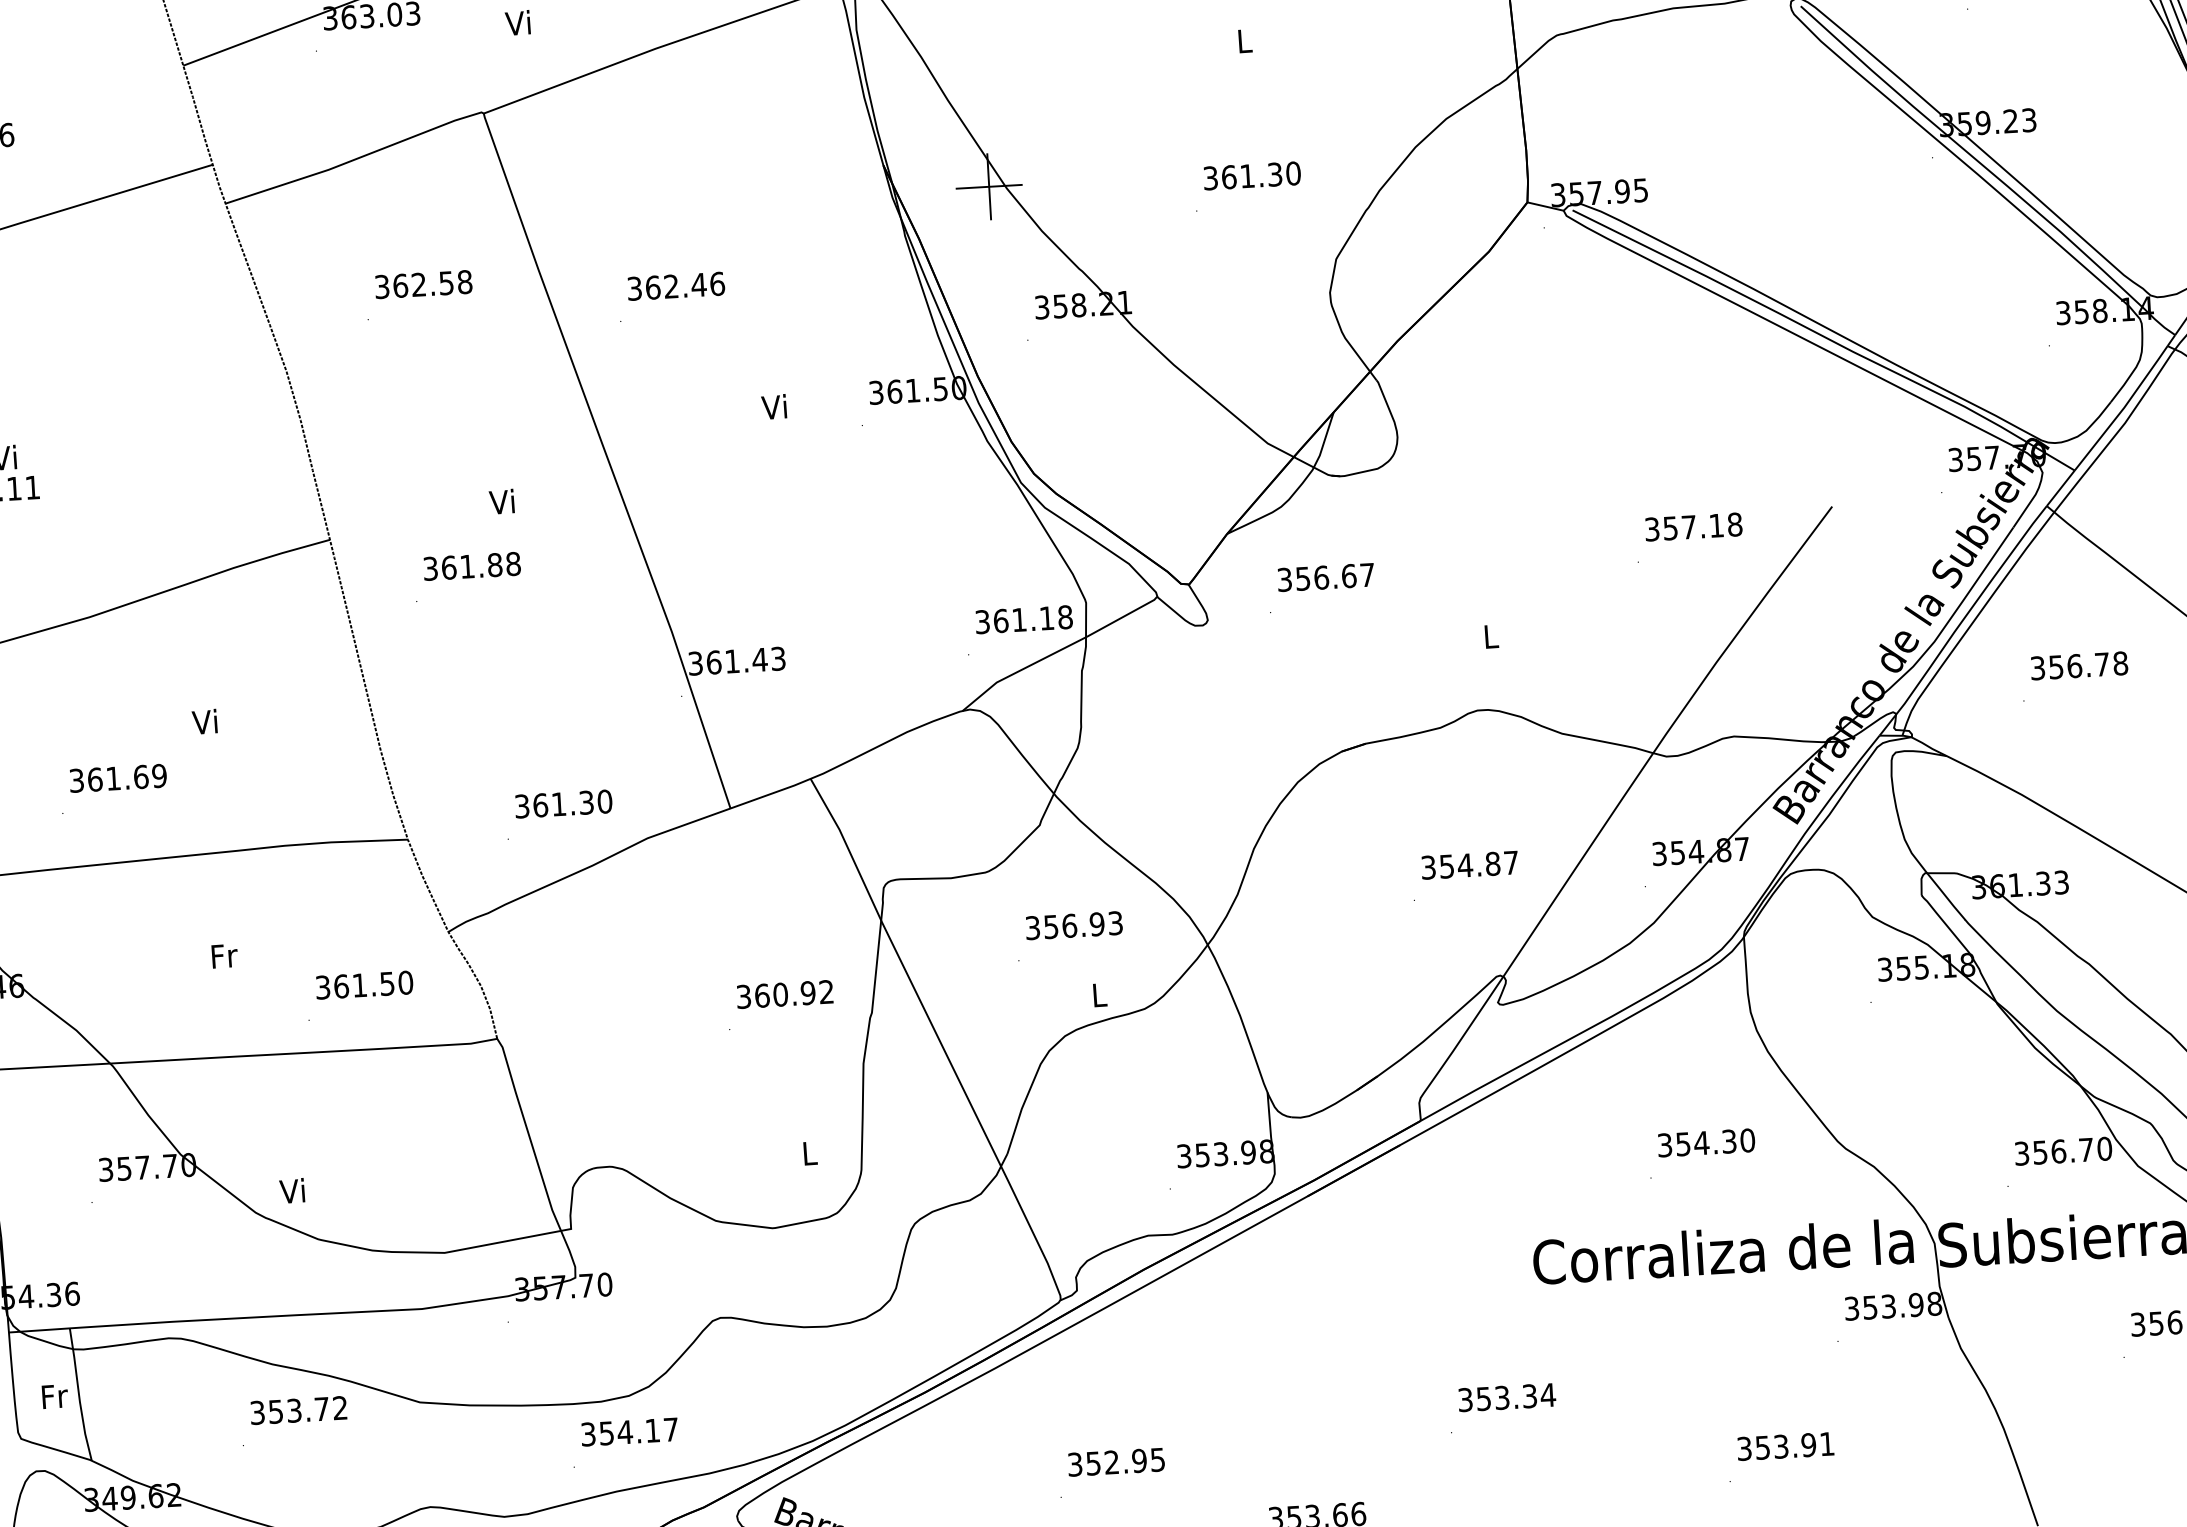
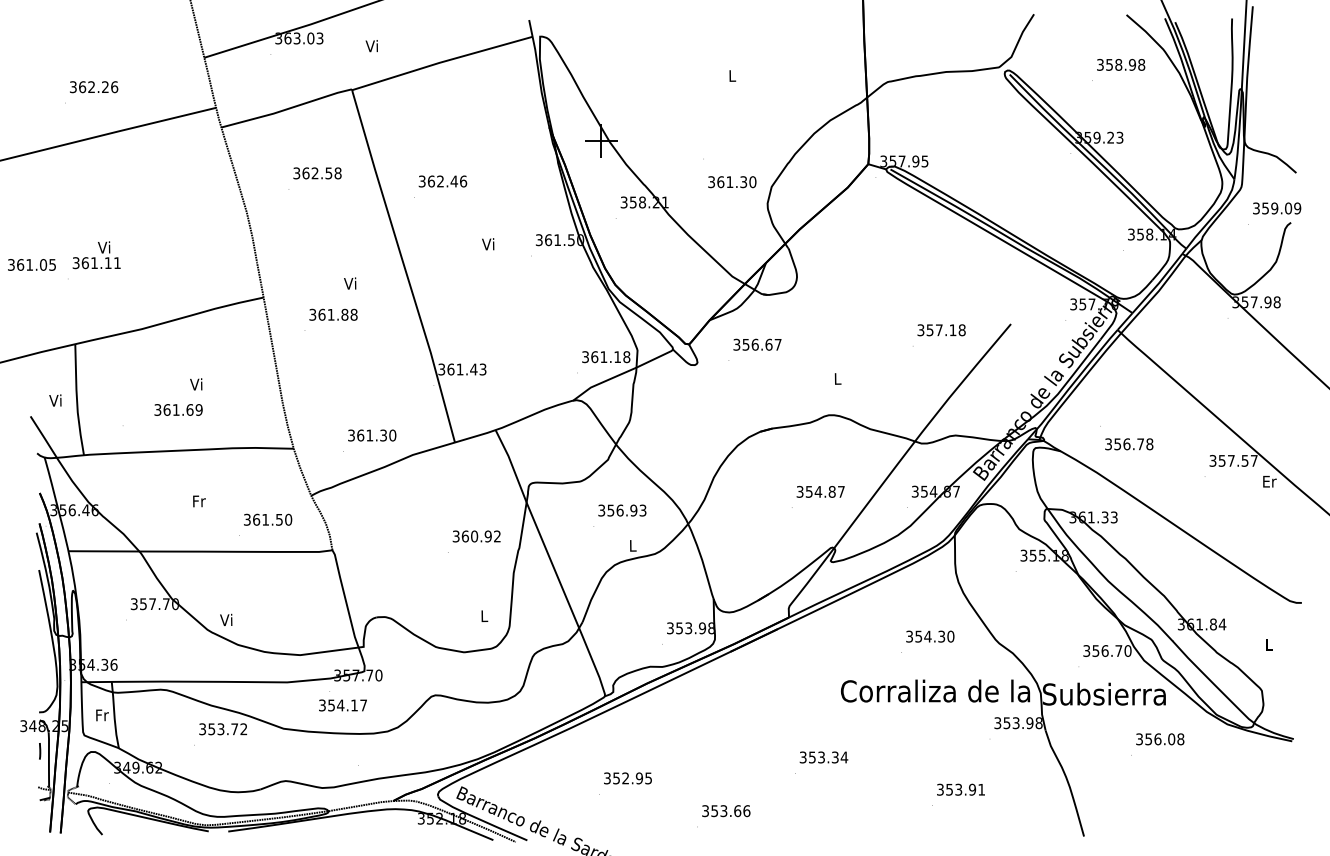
text: (1252, 176) -> (732, 182), moved
text: (2079, 666) -> (1129, 444), moved
text: (117, 777) -> (178, 409), moved
text: (628, 1432) -> (342, 705), moved

